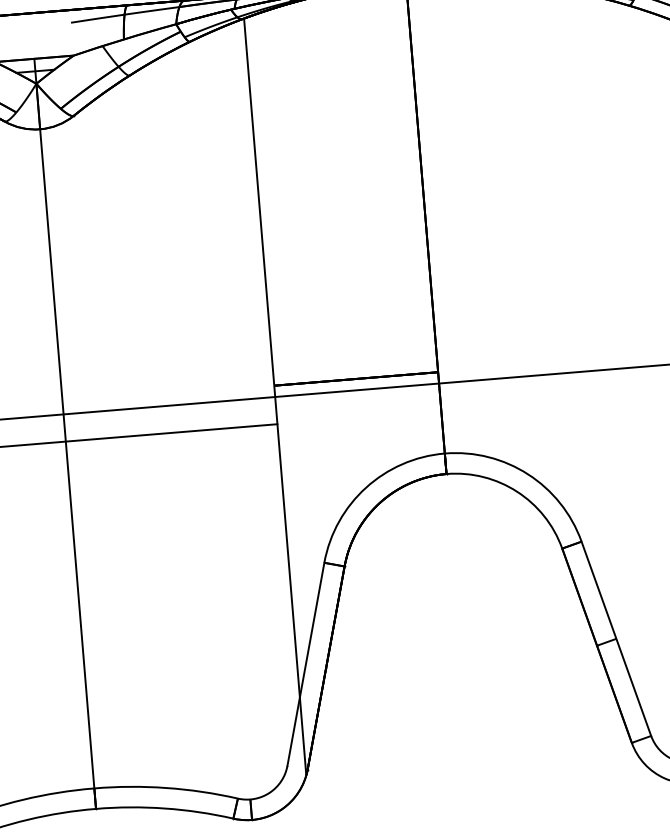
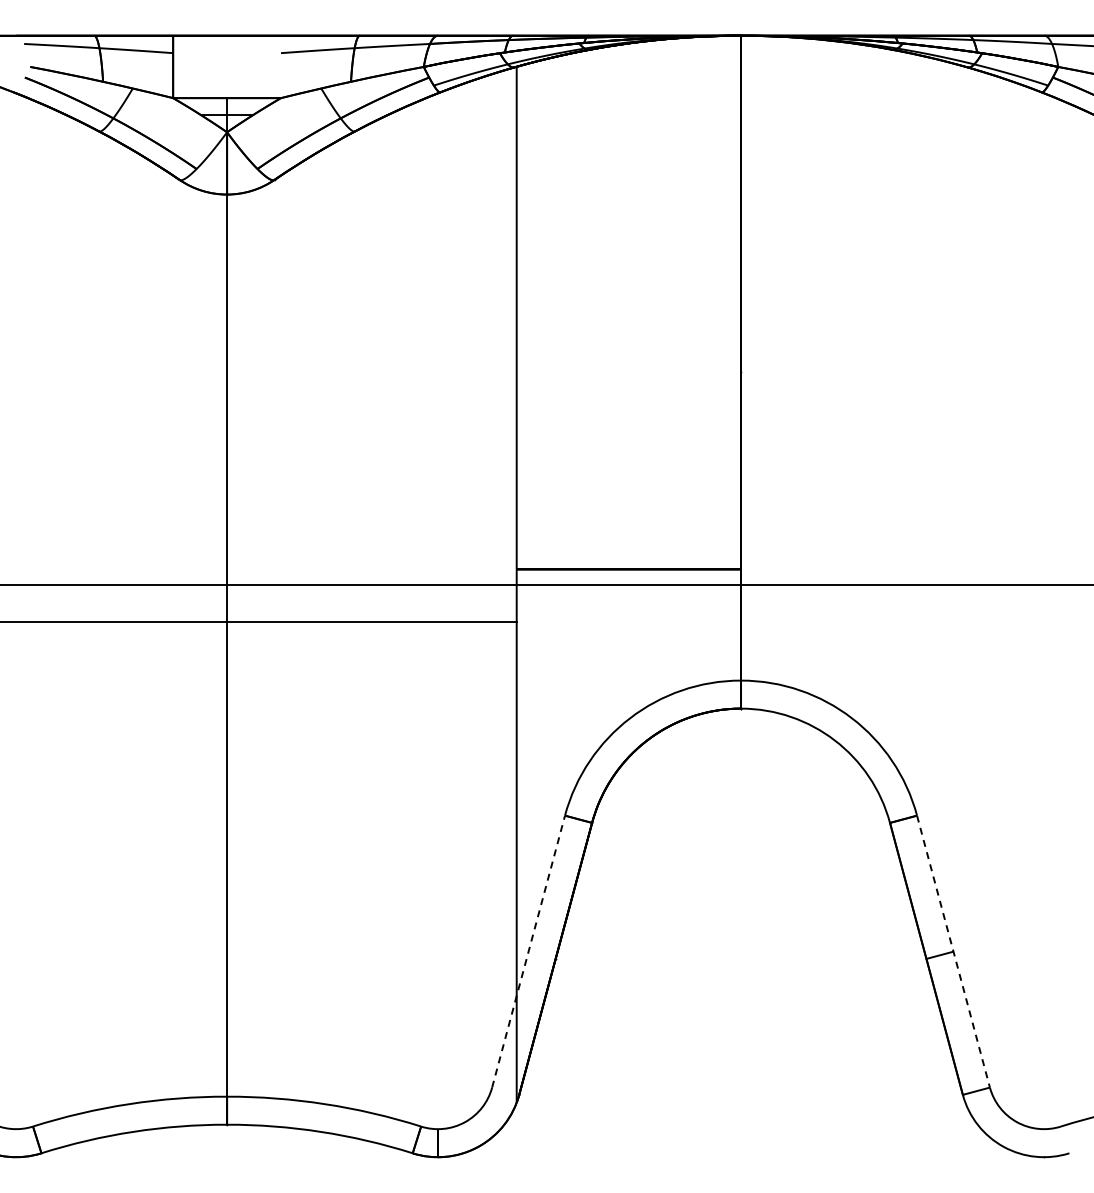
line: (616, 638) -> (953, 951), solid -> dashed
line: (305, 664) -> (528, 951), solid -> dashed

